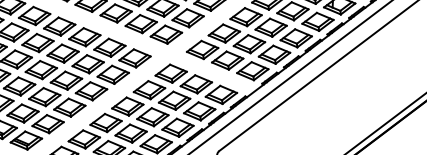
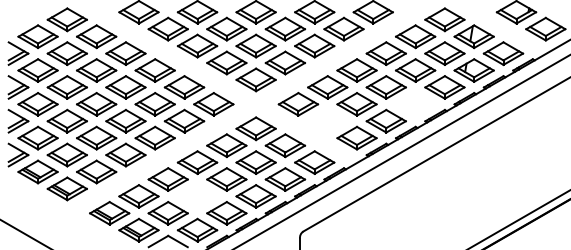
part: (296, 38) -> (415, 104), removed
part: (227, 59) -> (327, 120), removed
part: (131, 133) -> (197, 196), removed

